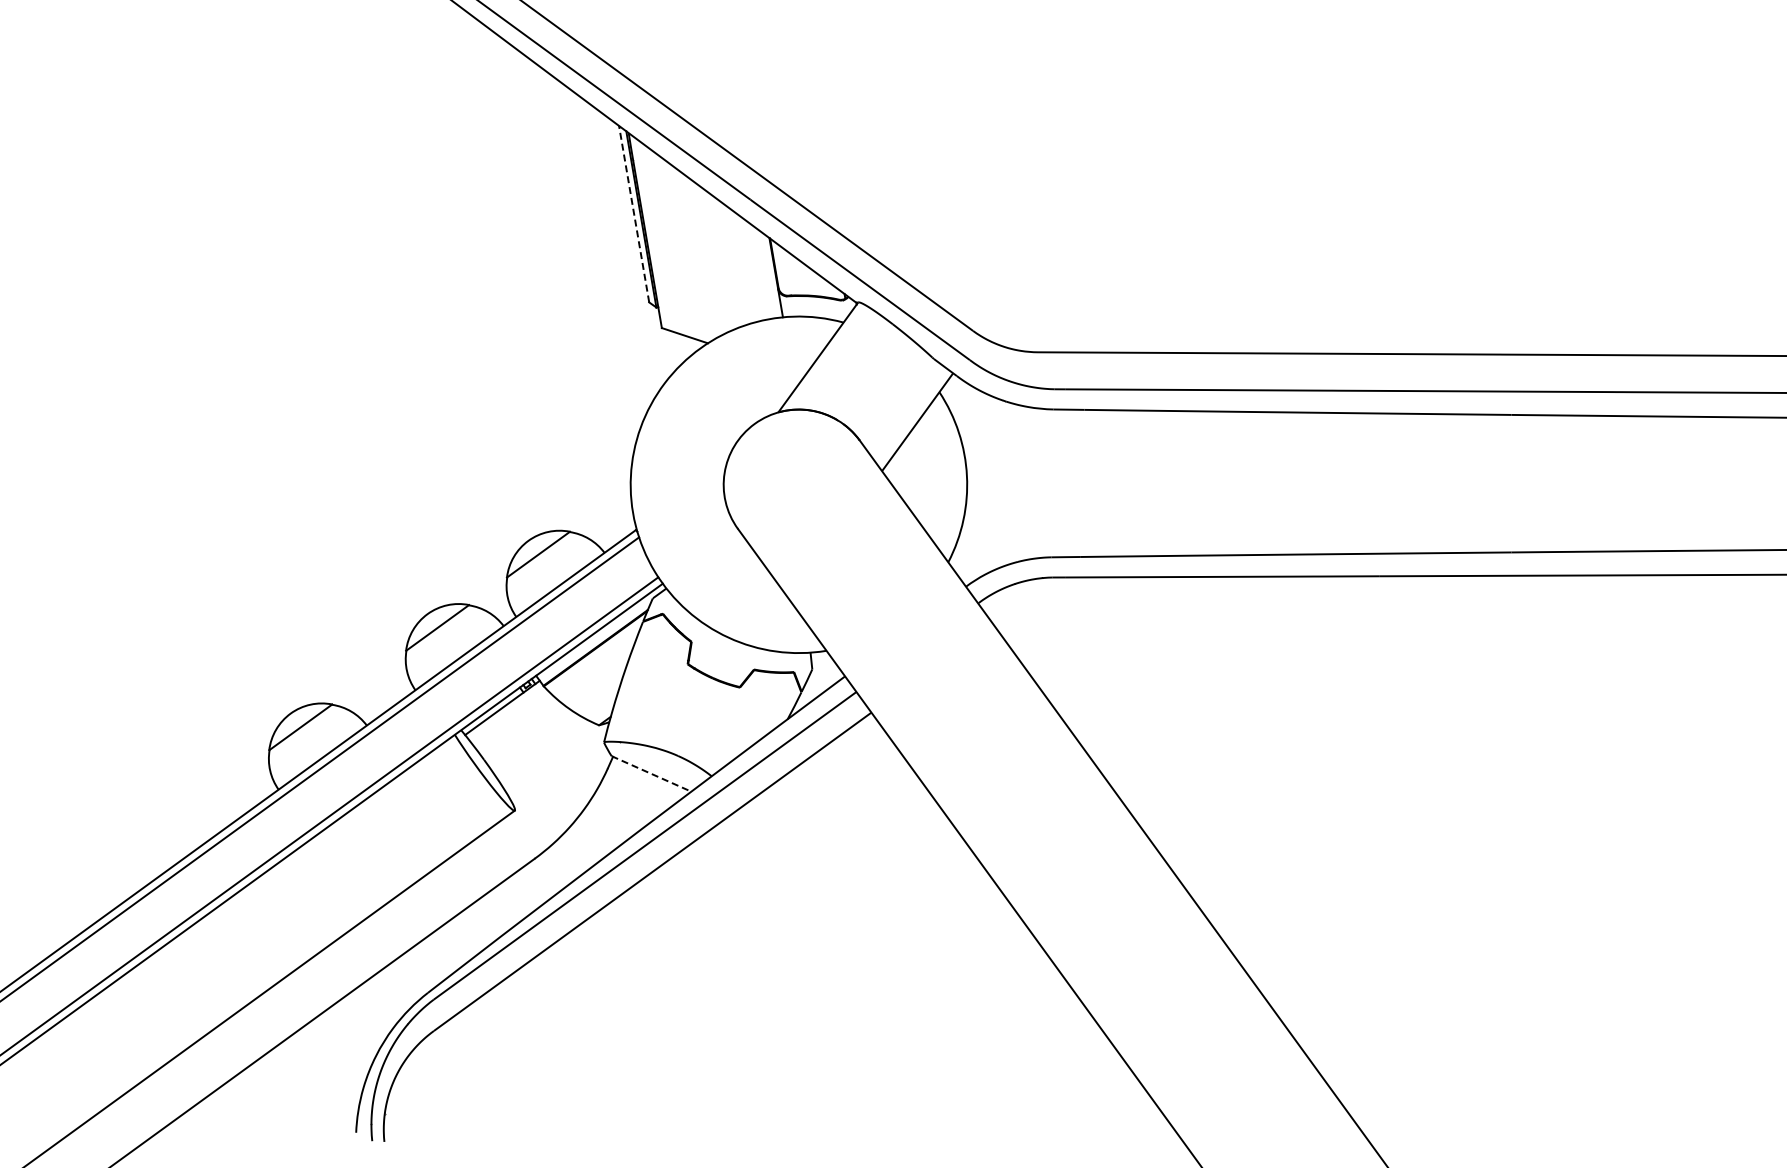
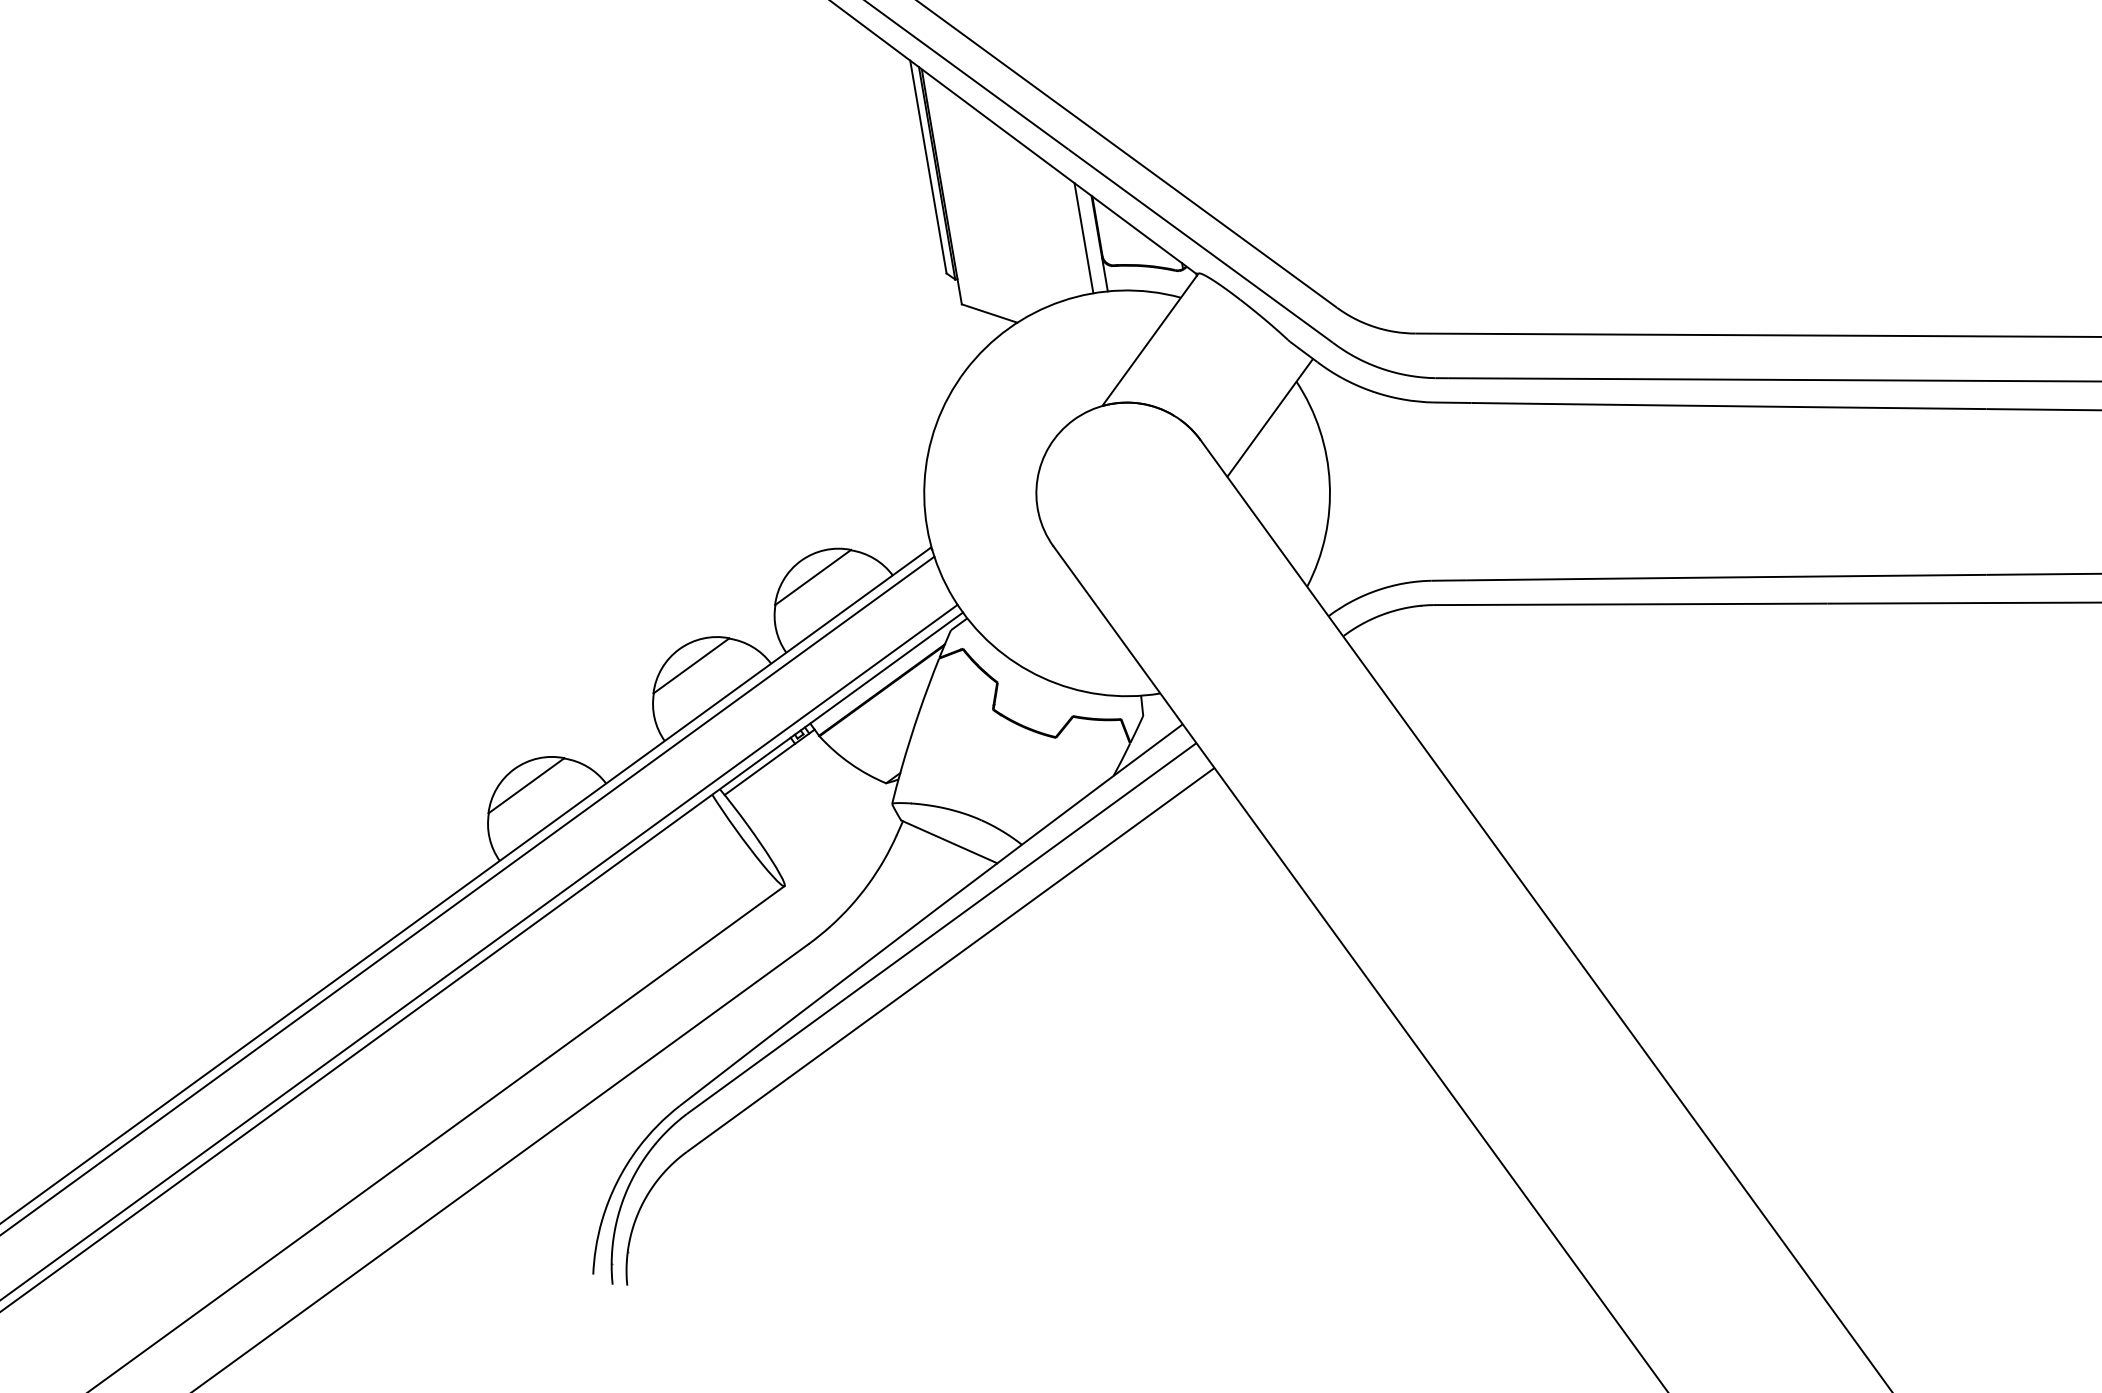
line: (634, 214) -> (928, 167), dashed -> solid
line: (762, 272) -> (1083, 237), added
line: (651, 773) -> (949, 841), dashed -> solid

